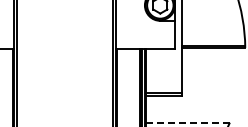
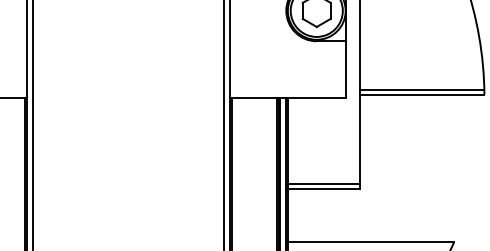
line: (187, 122) -> (370, 242), dashed -> solid

